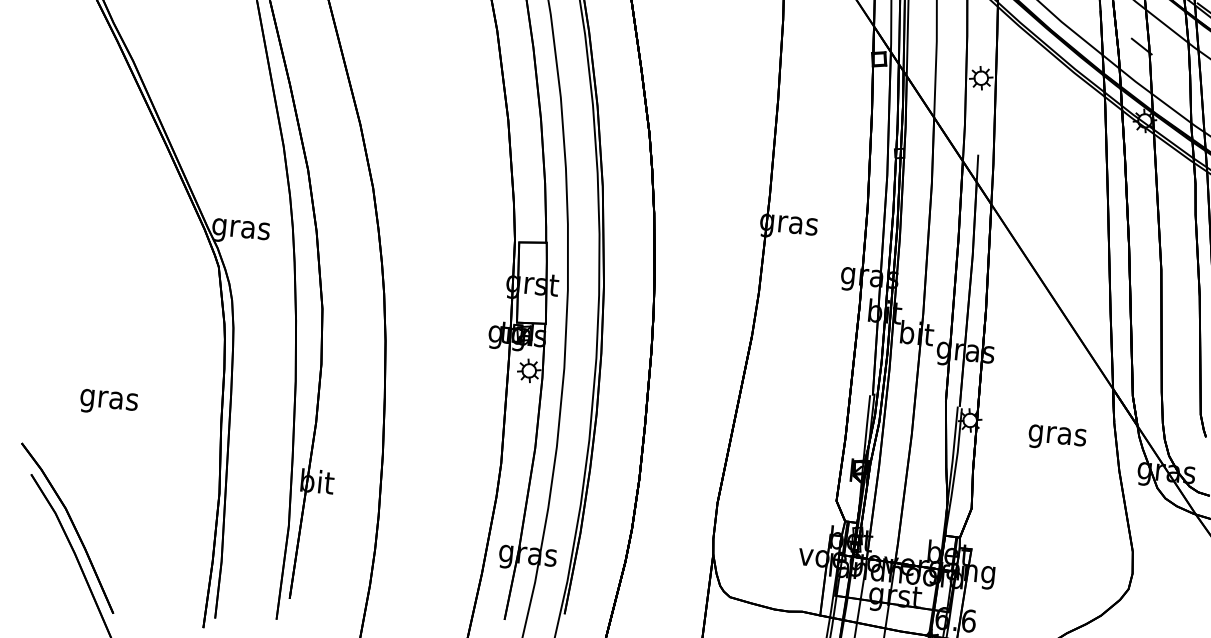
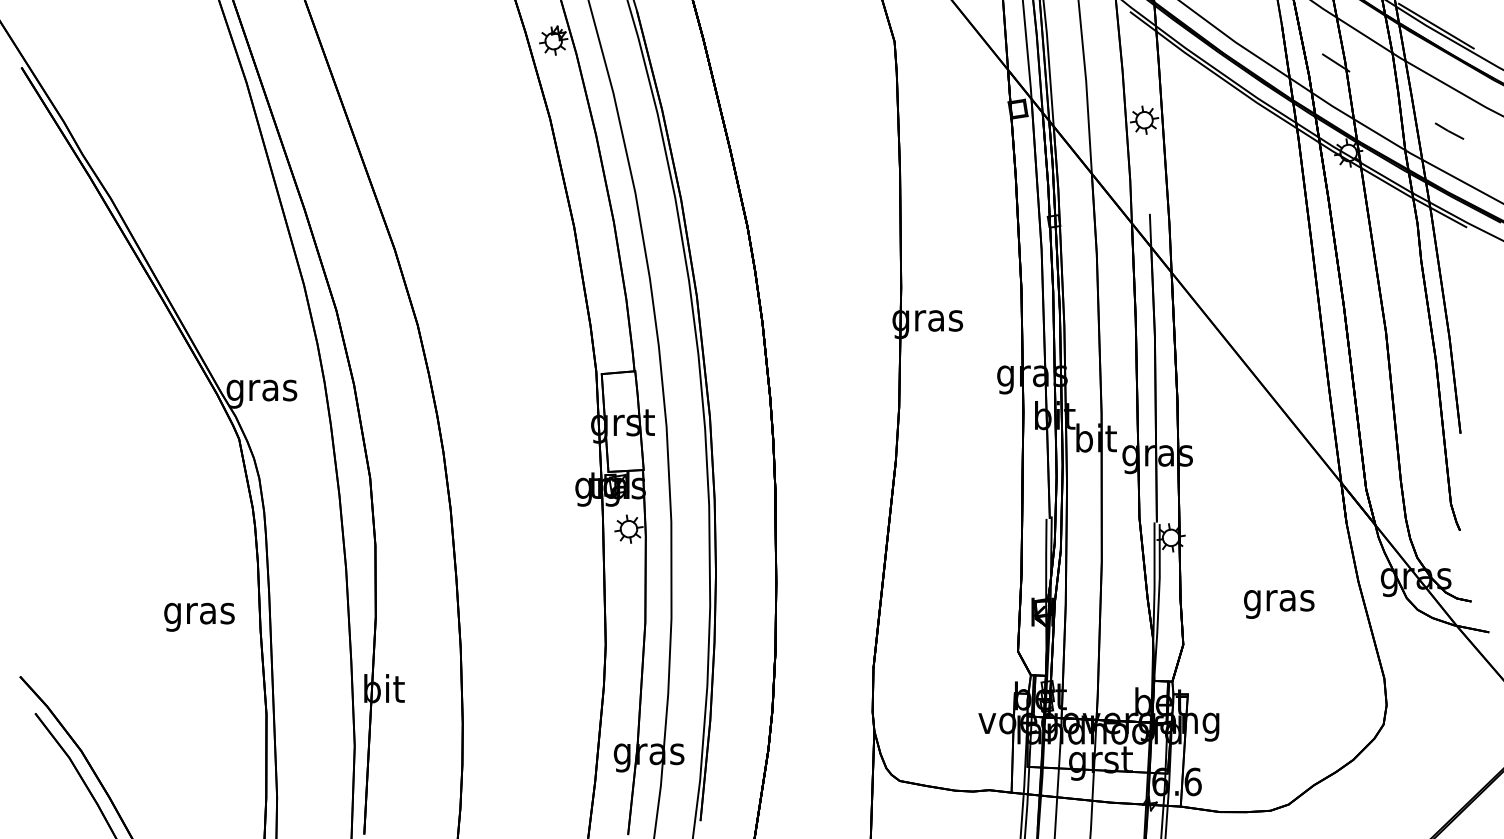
text: (109, 402) -> (199, 616), moved
text: (1057, 438) -> (1279, 604), moved

